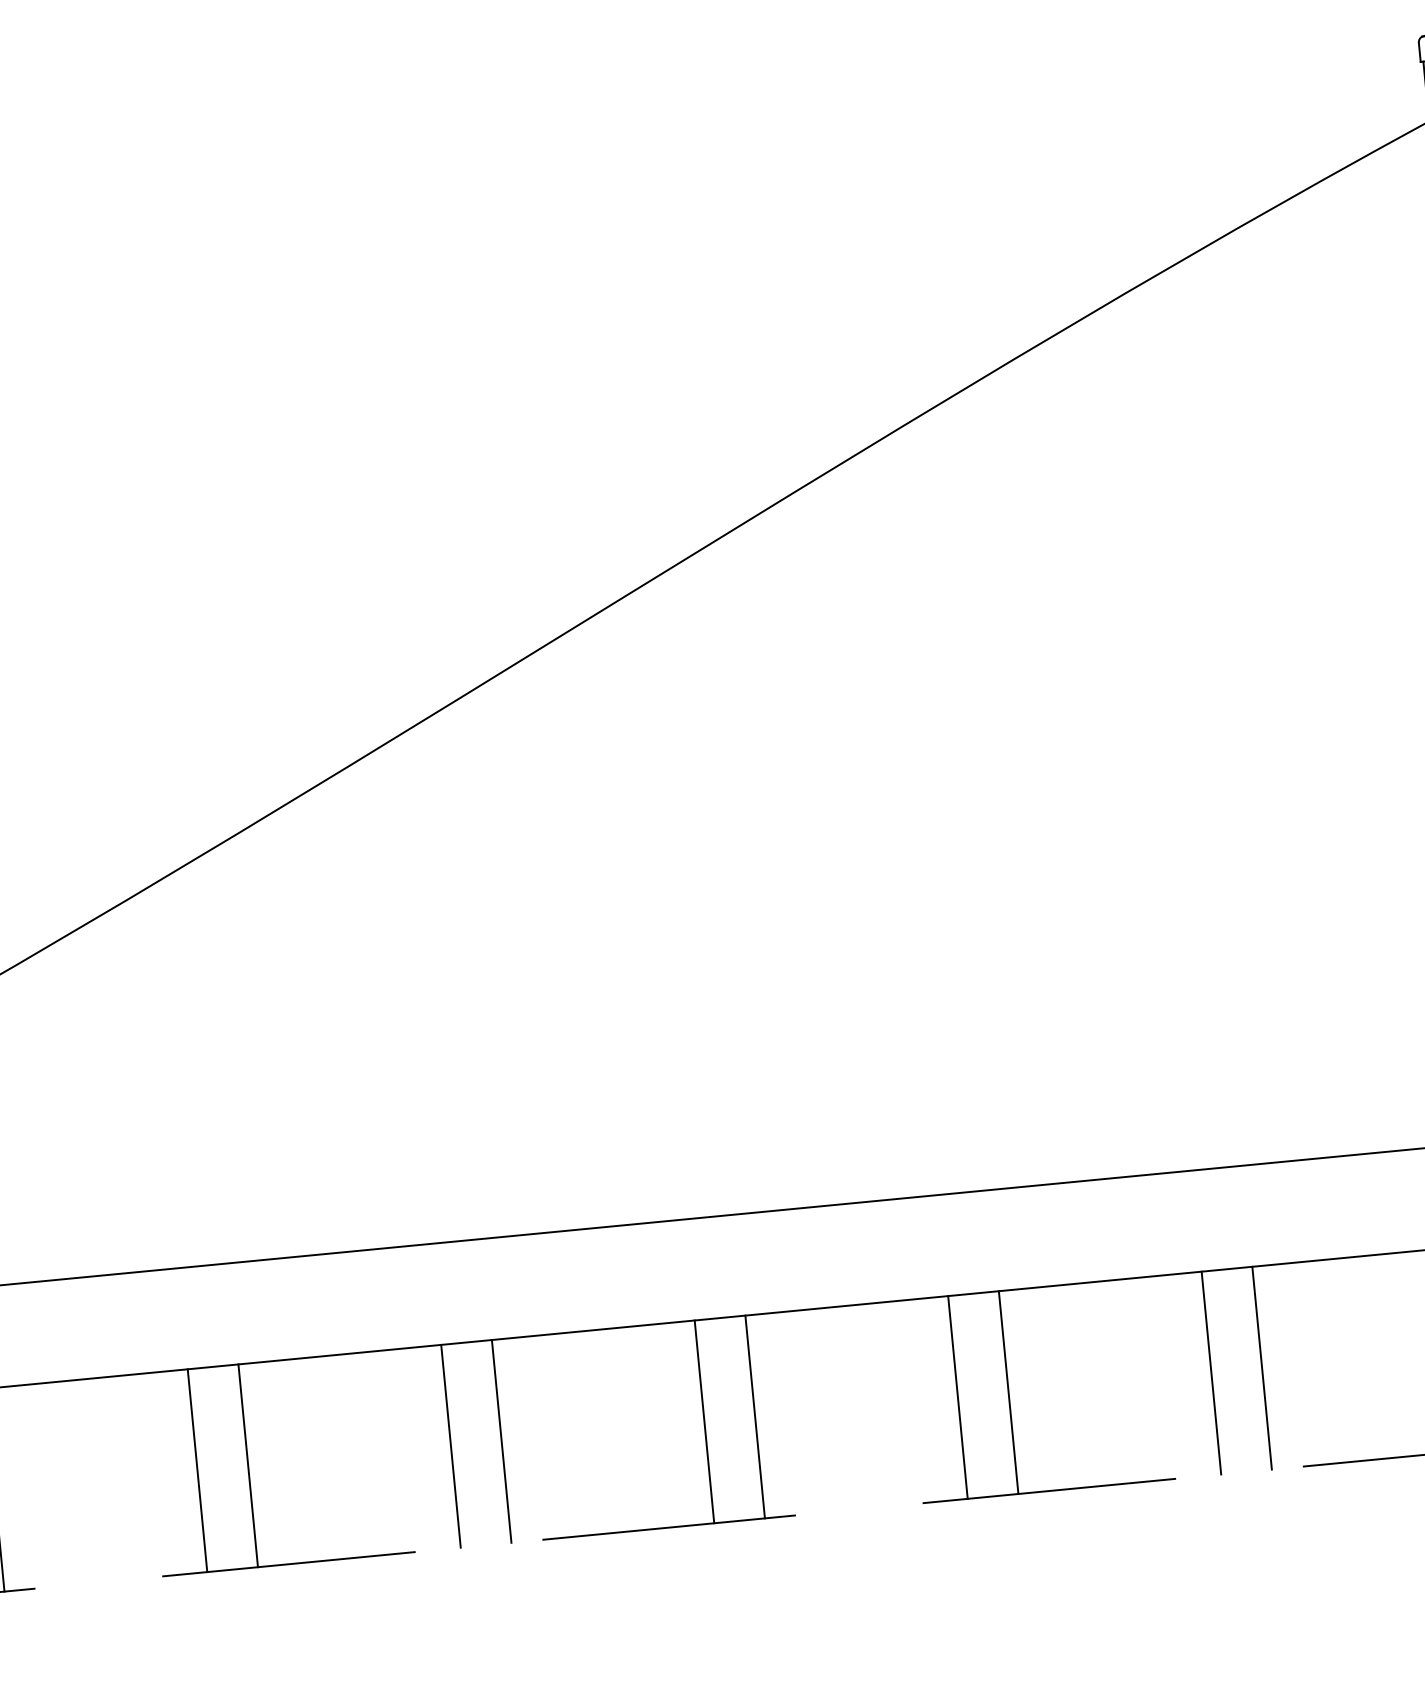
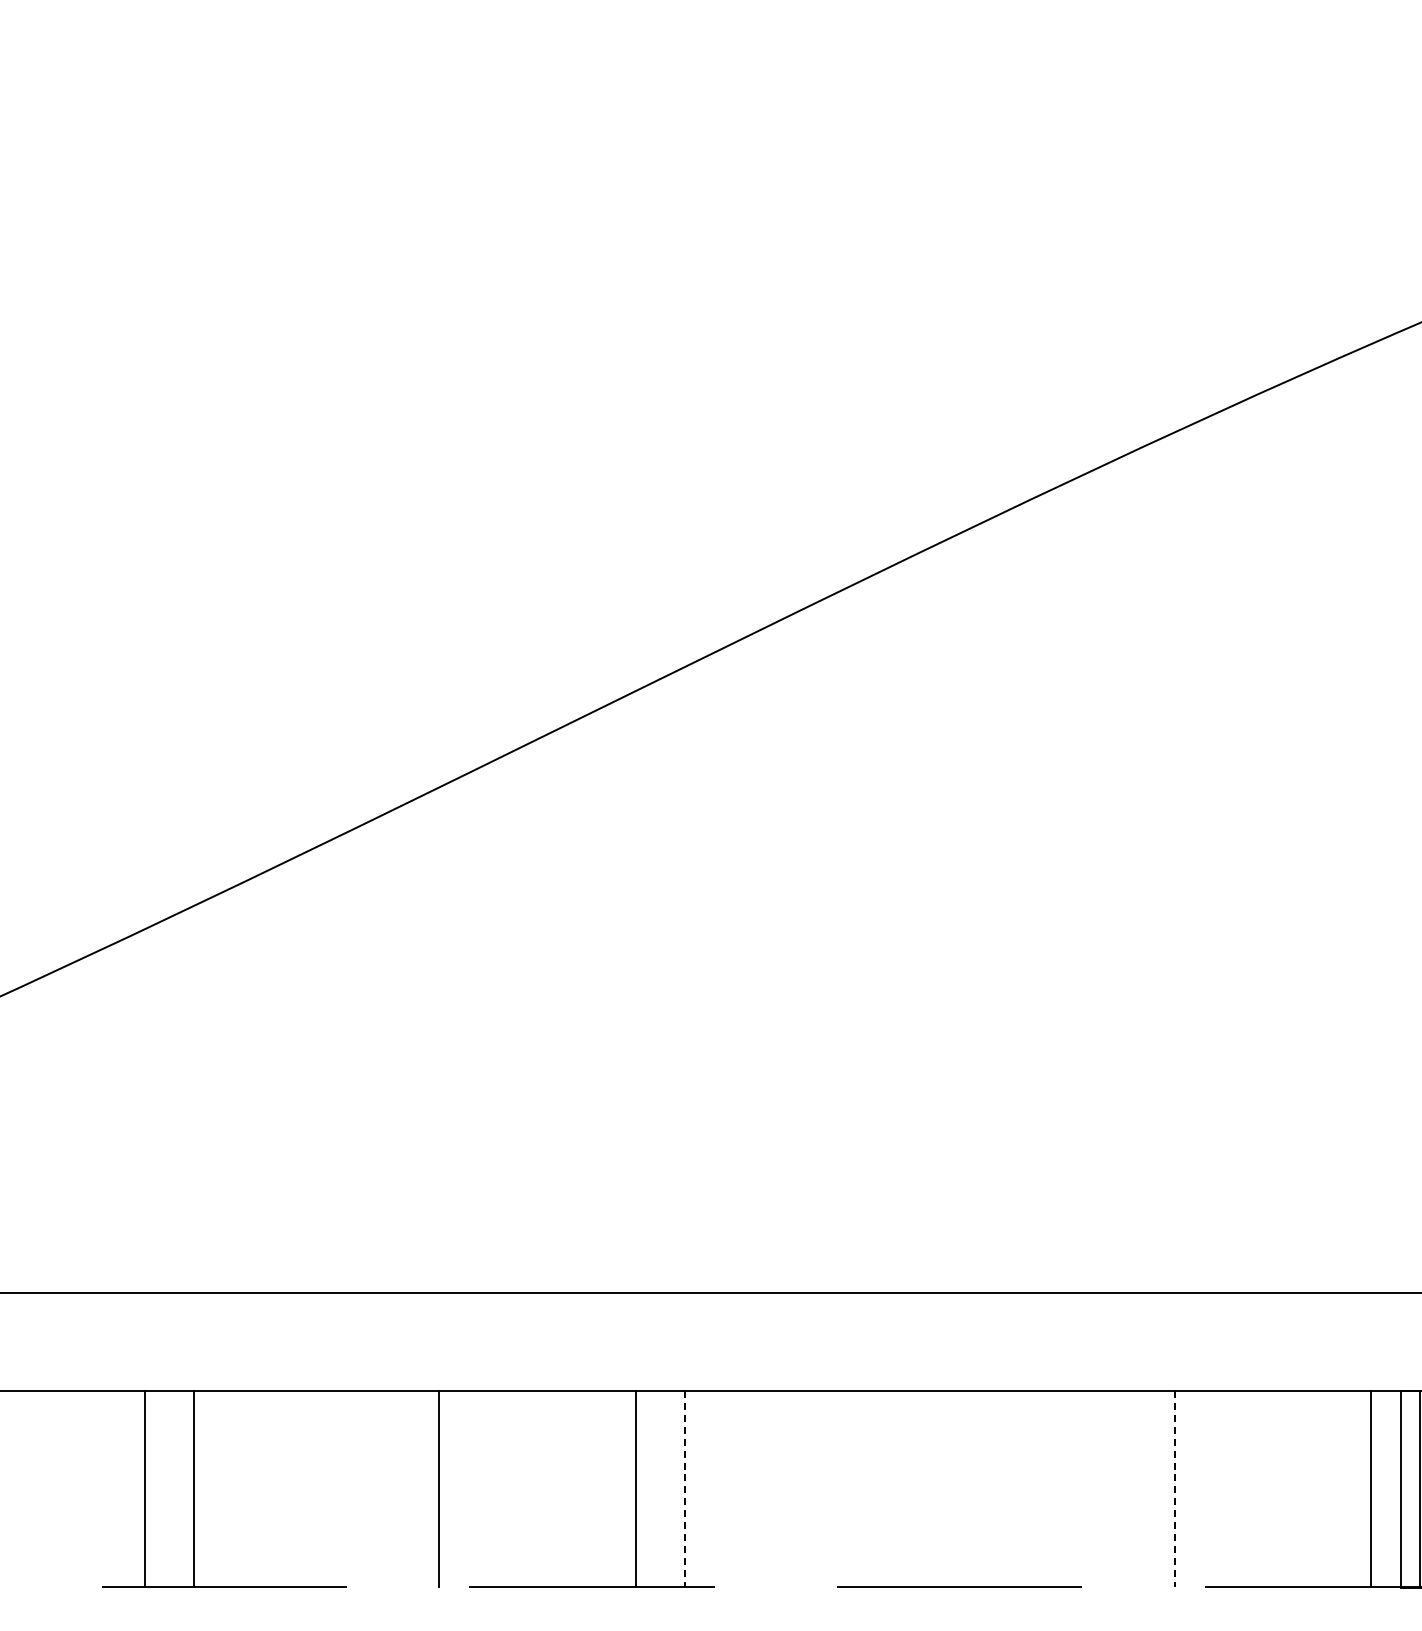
line: (1261, 1368) -> (1174, 1489), solid -> dashed
line: (1211, 1373) -> (1125, 1489), removed
line: (1008, 1392) -> (929, 1489), removed
line: (957, 1397) -> (880, 1489), removed
line: (755, 1417) -> (684, 1489), solid -> dashed
line: (451, 1446) -> (390, 1489), removed

